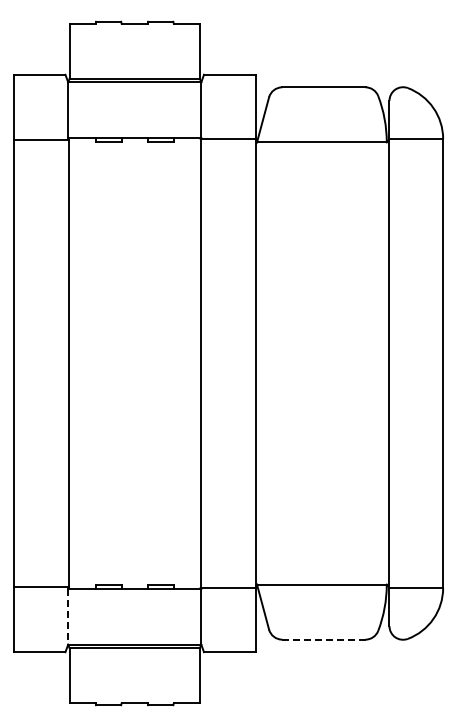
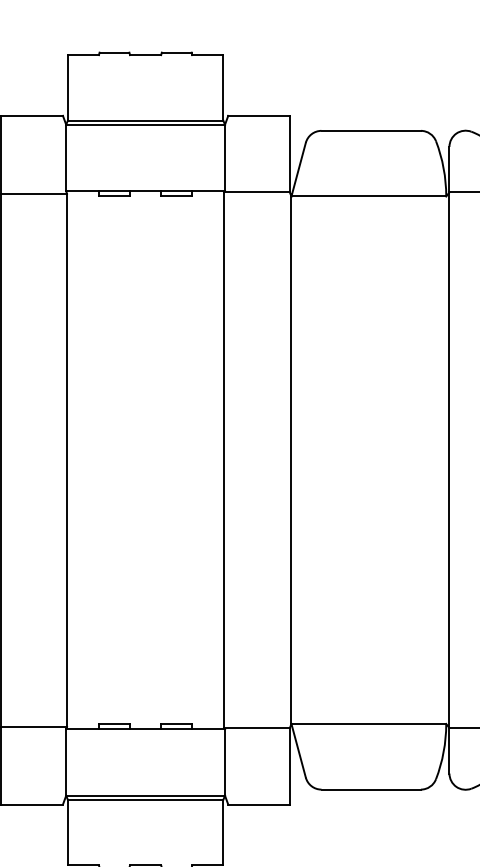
line: (68, 616) -> (66, 762), dashed -> solid
line: (323, 639) -> (370, 789), dashed -> solid

